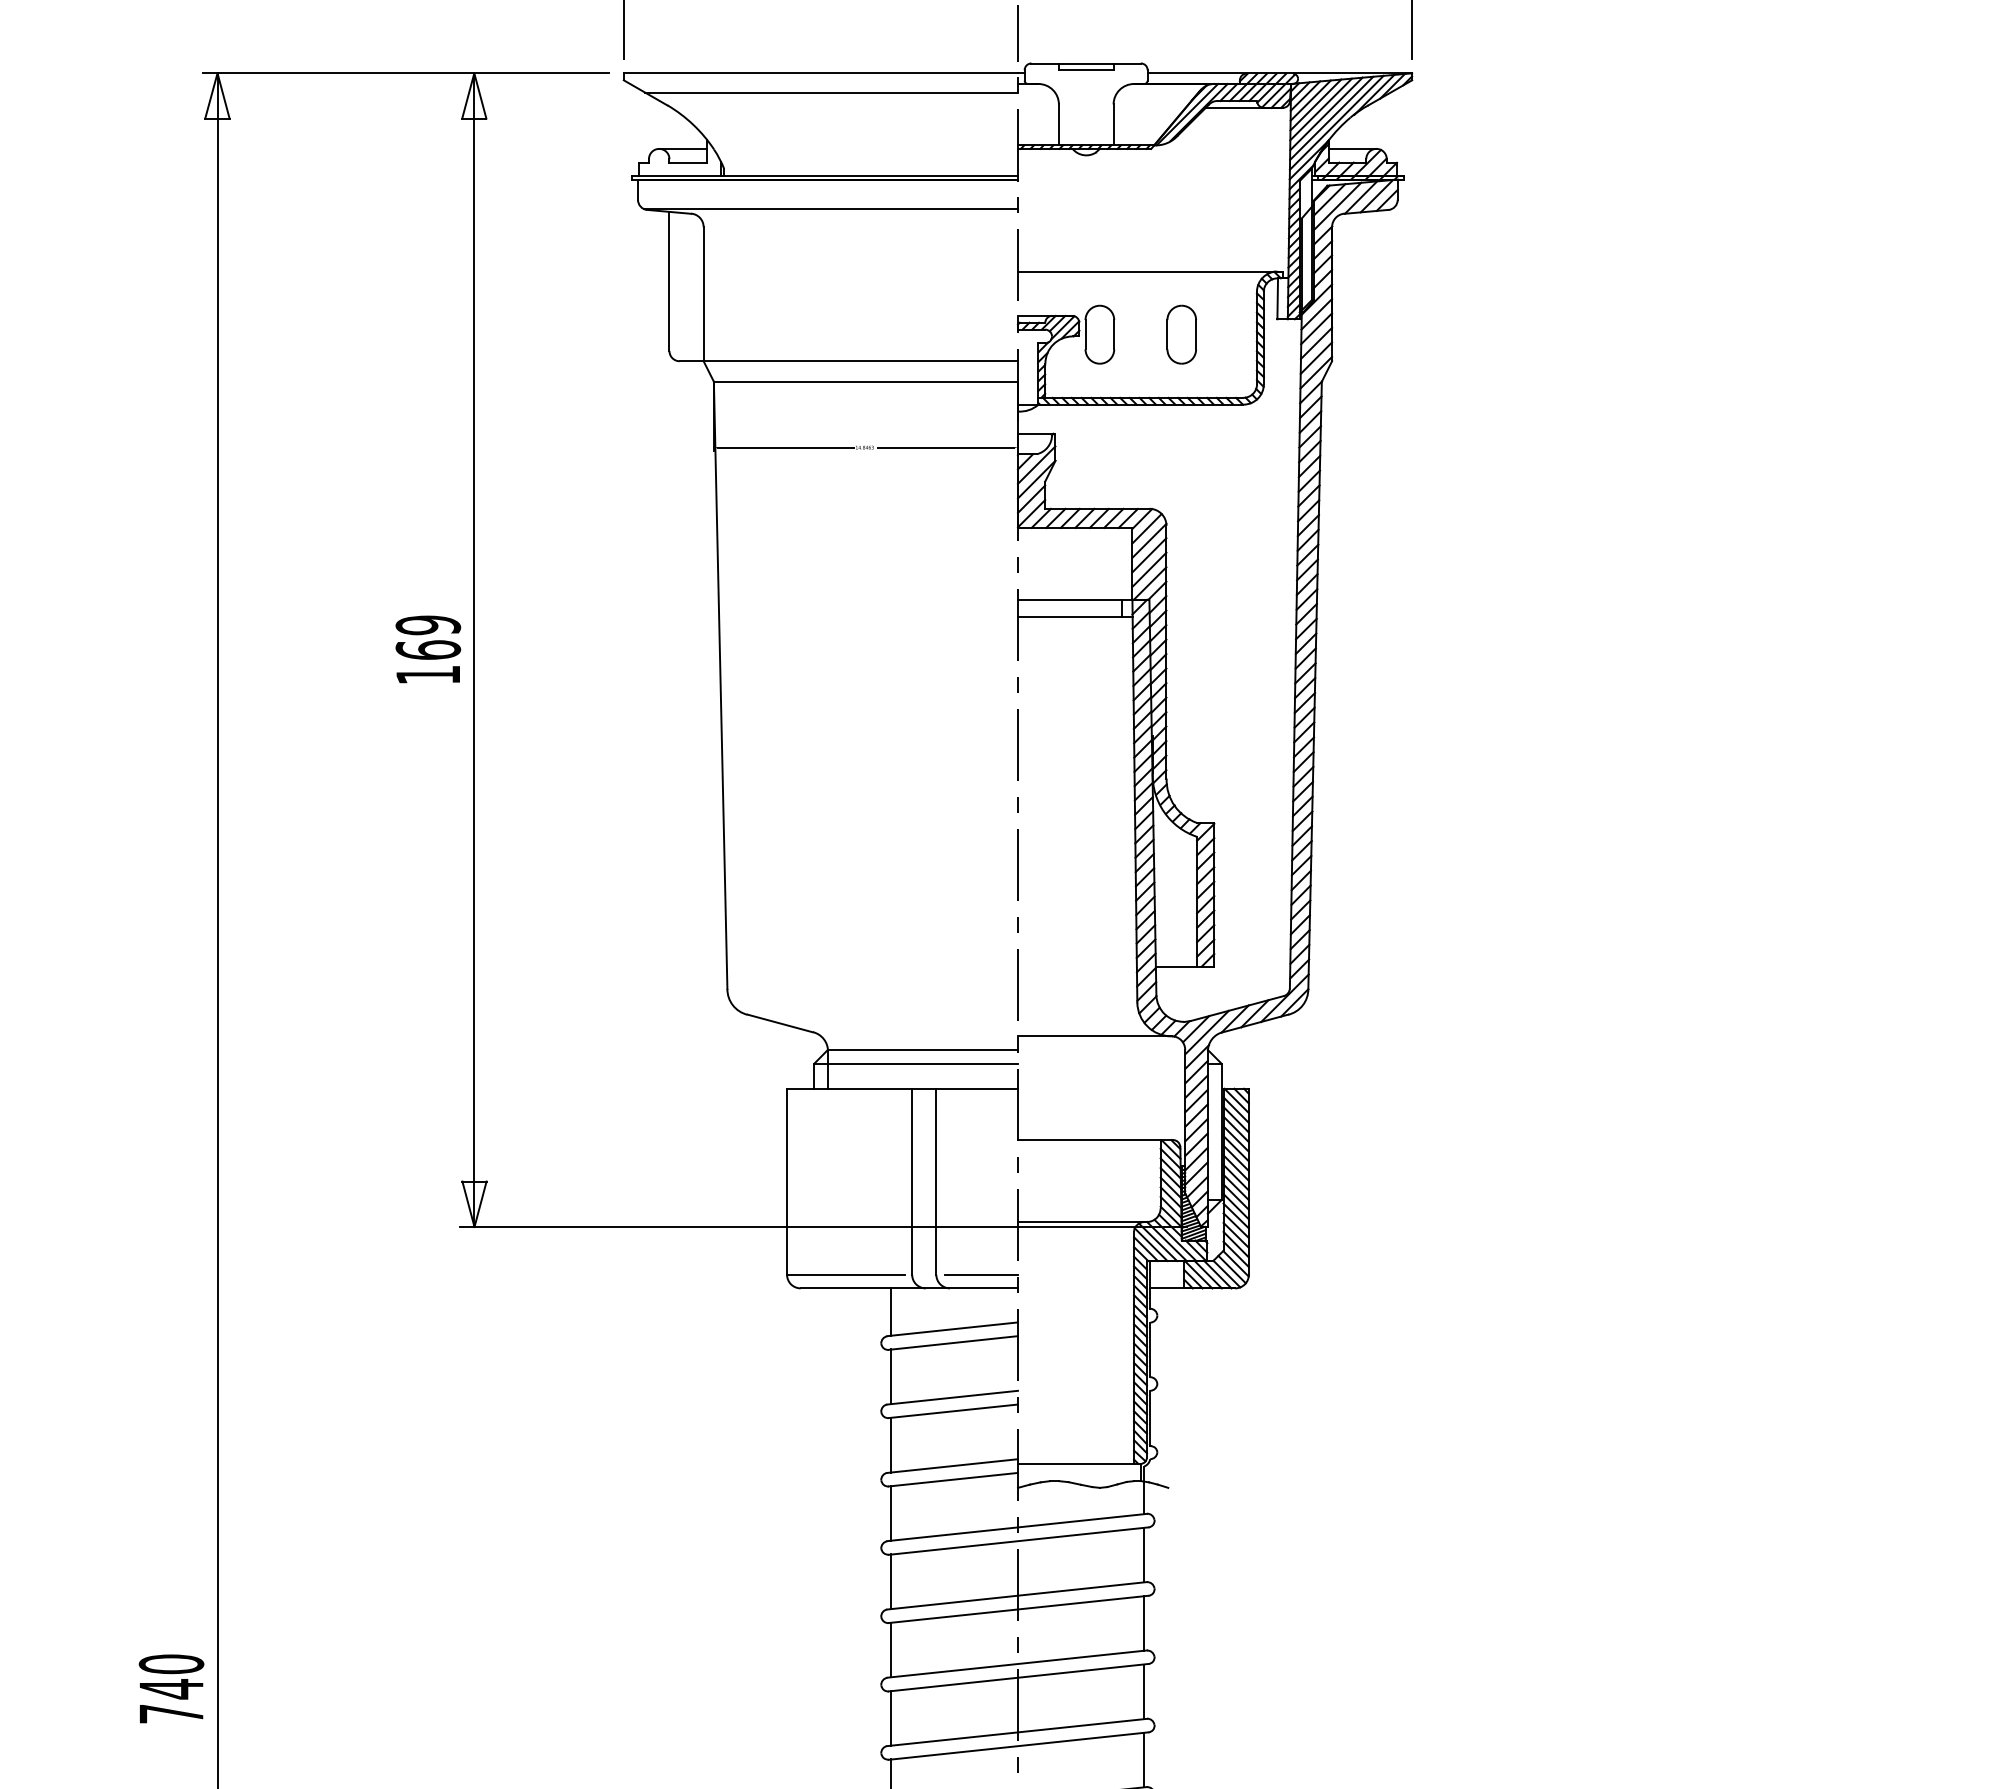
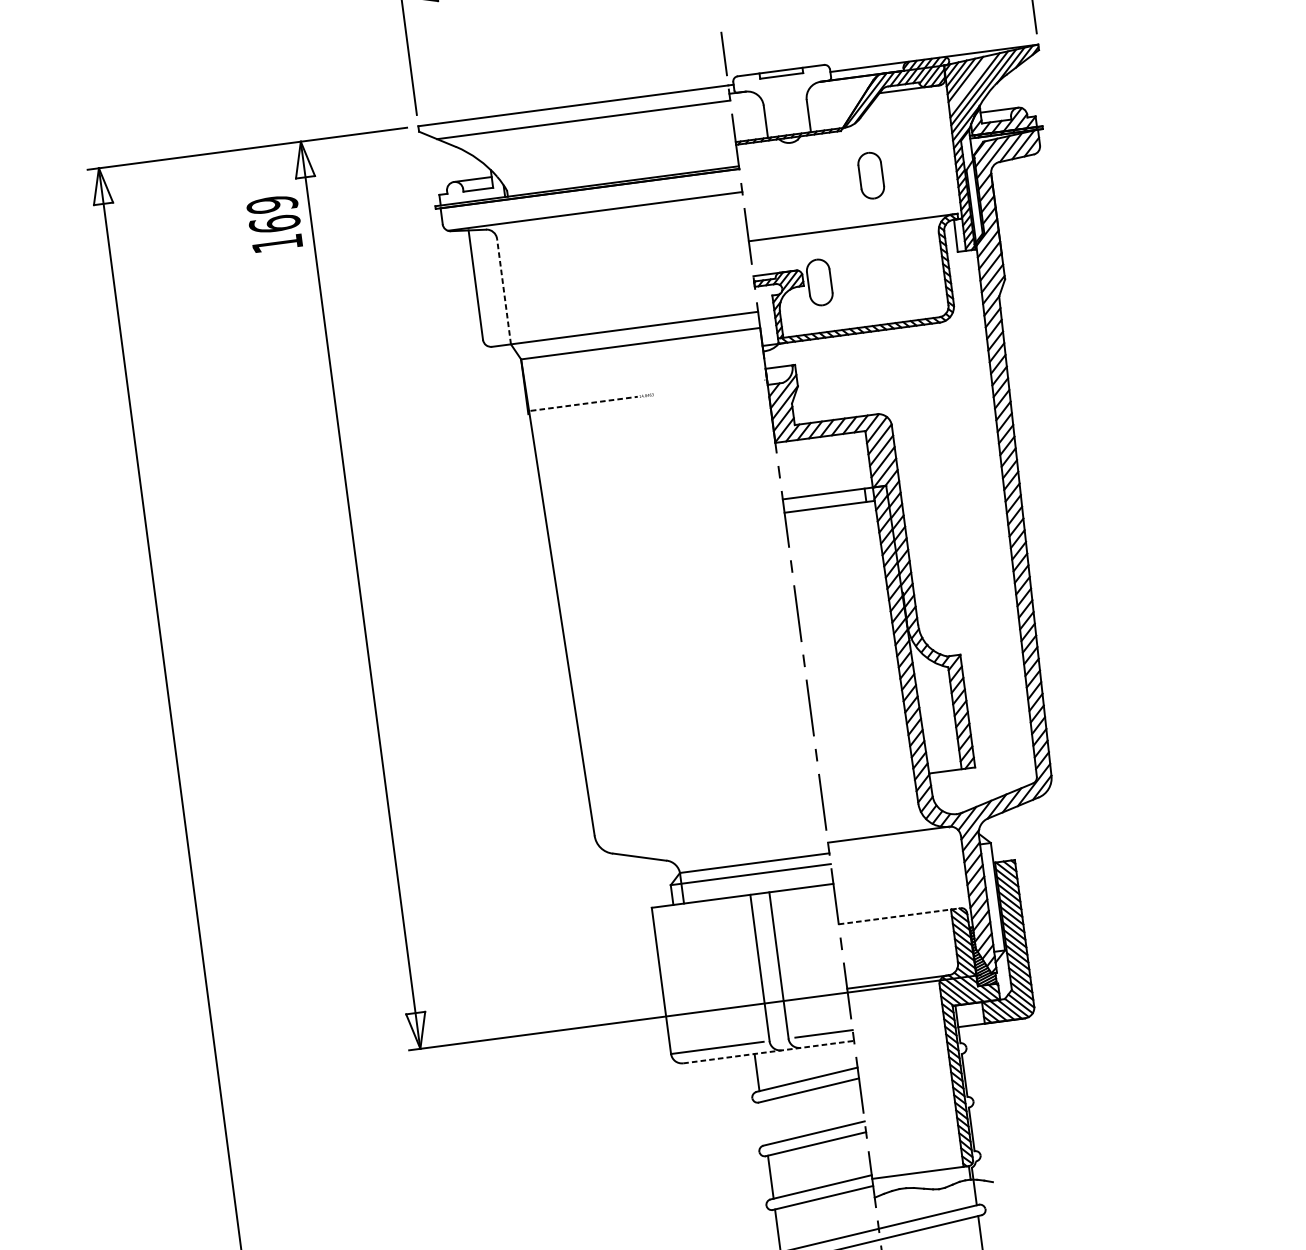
line: (1320, 109) -> (969, 82), removed
line: (703, 294) -> (503, 291), solid -> dashed
part: (1181, 334) -> (871, 175), moved
line: (785, 447) -> (584, 403), solid -> dashed
line: (946, 447) -> (710, 387), removed
text: (428, 649) -> (274, 223), moved
line: (1095, 1140) -> (899, 916), solid -> dashed
line: (909, 1288) -> (768, 1052), solid -> dashed
line: (891, 1376) -> (763, 1123), removed

